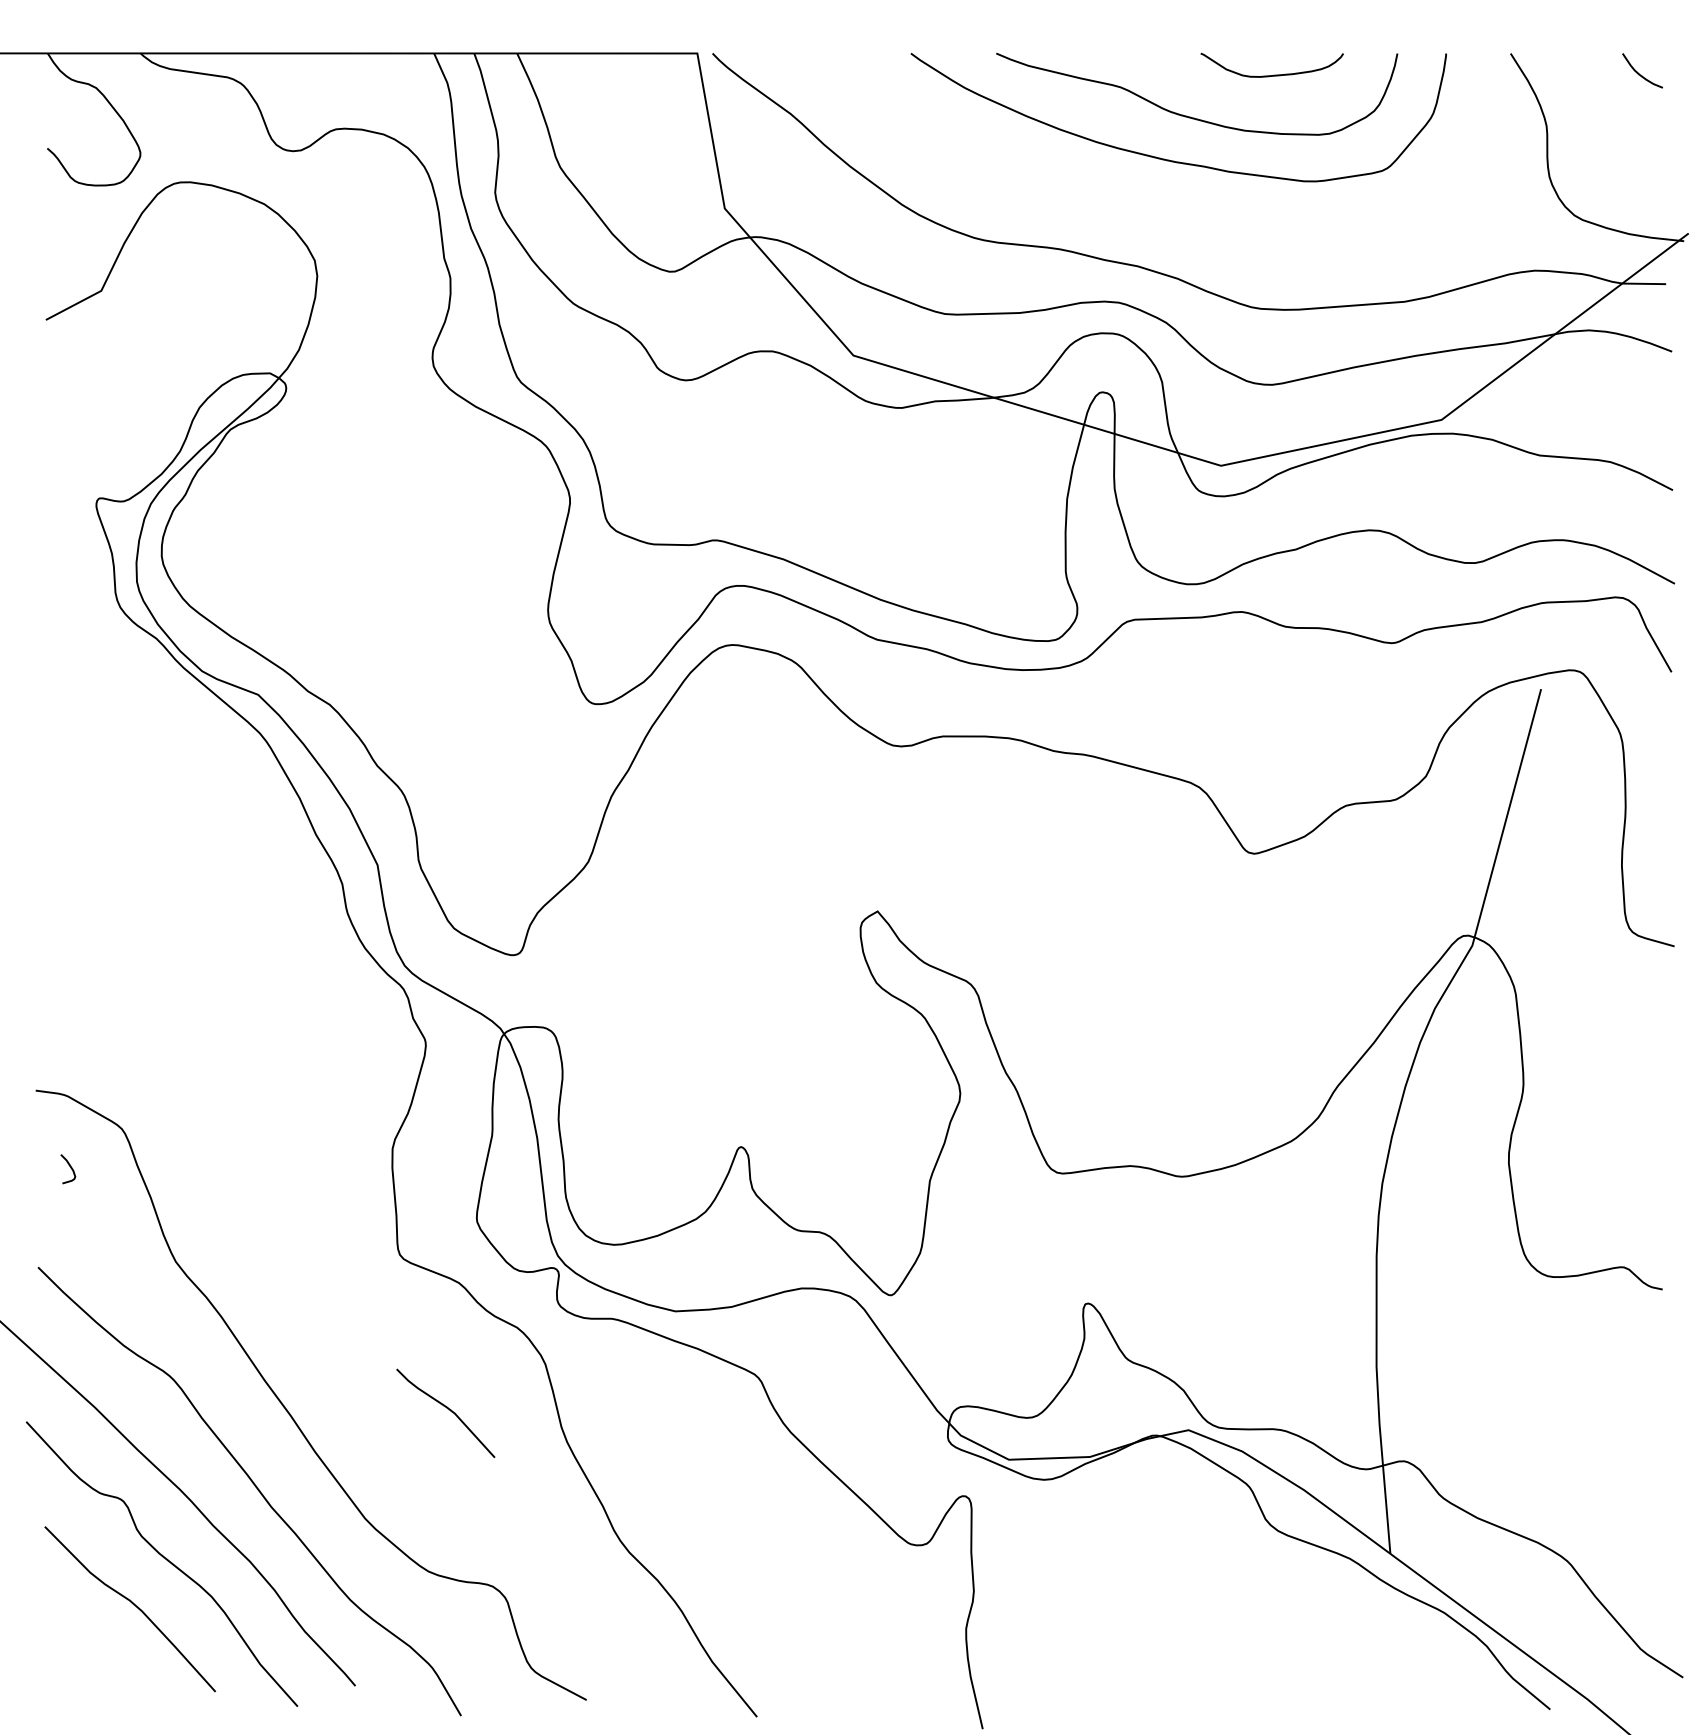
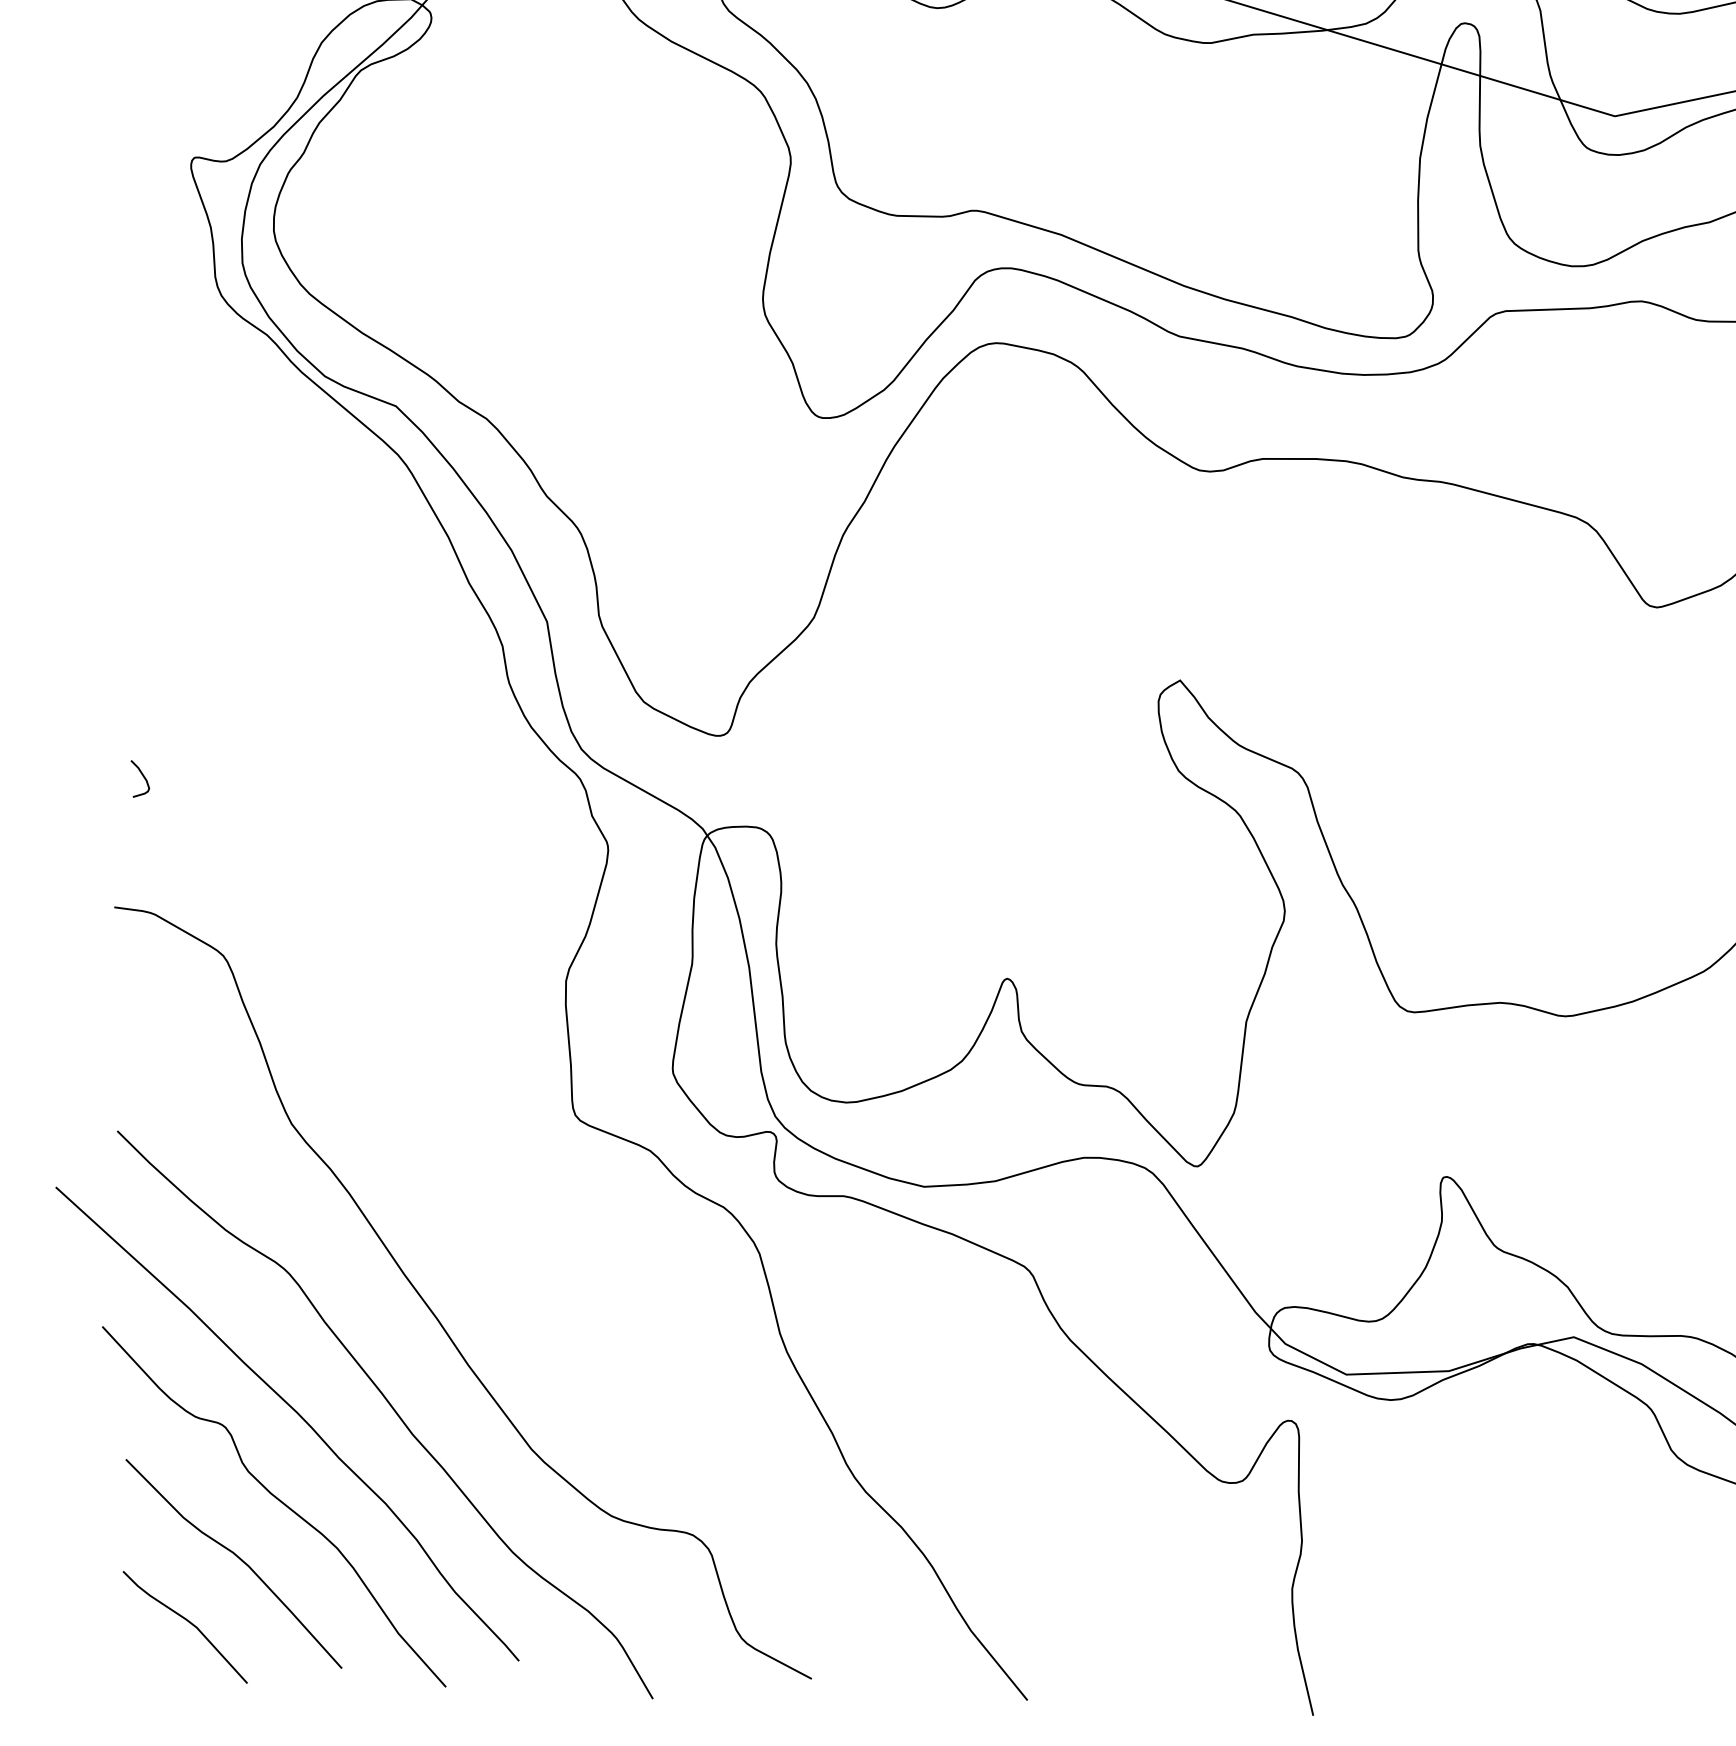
curve: (70, 1168) -> (143, 778), moved
curve: (447, 1409) -> (187, 1622), moved

